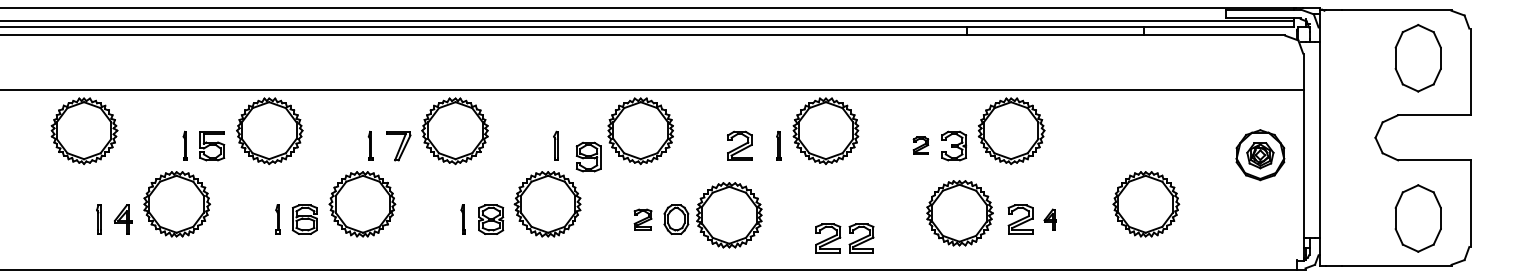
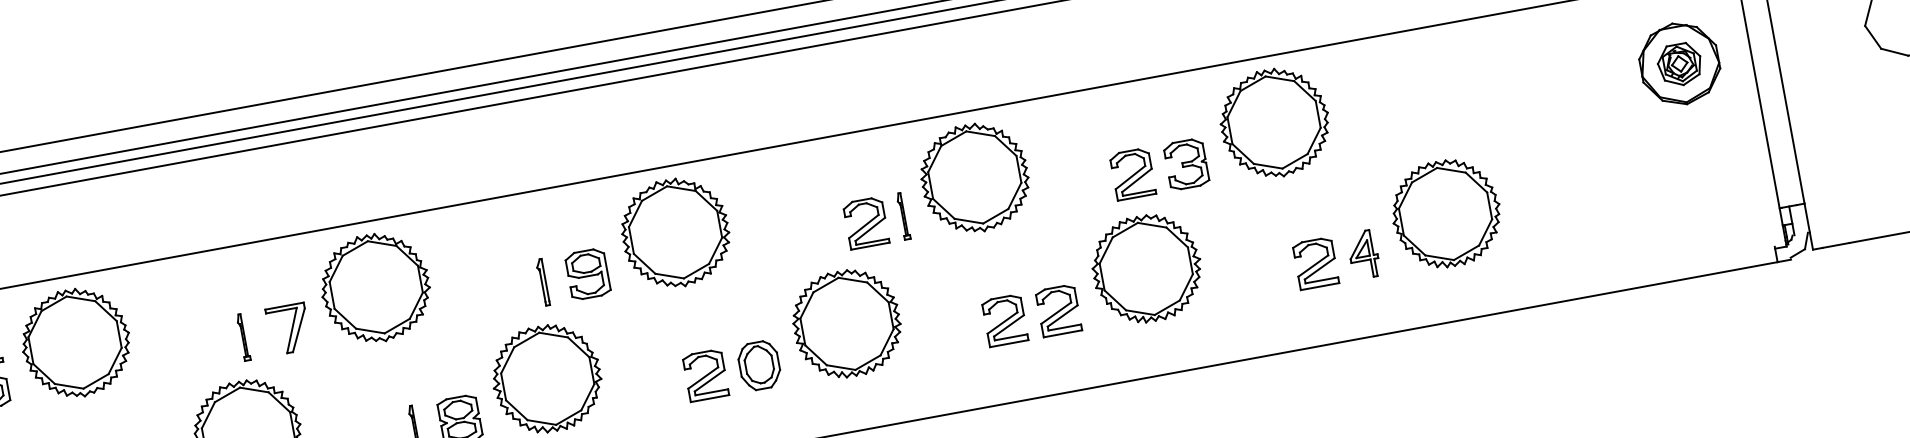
part: (739, 145) -> (865, 222), moved
part: (920, 145) -> (1132, 173), size x1.67
part: (1260, 155) -> (1679, 64), moved
part: (588, 156) -> (587, 273), moved
part: (1146, 204) -> (1446, 214), moved
part: (959, 213) -> (1146, 269), moved
part: (729, 215) -> (847, 324), moved
part: (642, 219) -> (704, 375), size x1.43
part: (1050, 219) -> (1364, 254), size x1.43
part: (844, 238) -> (1031, 315), moved

